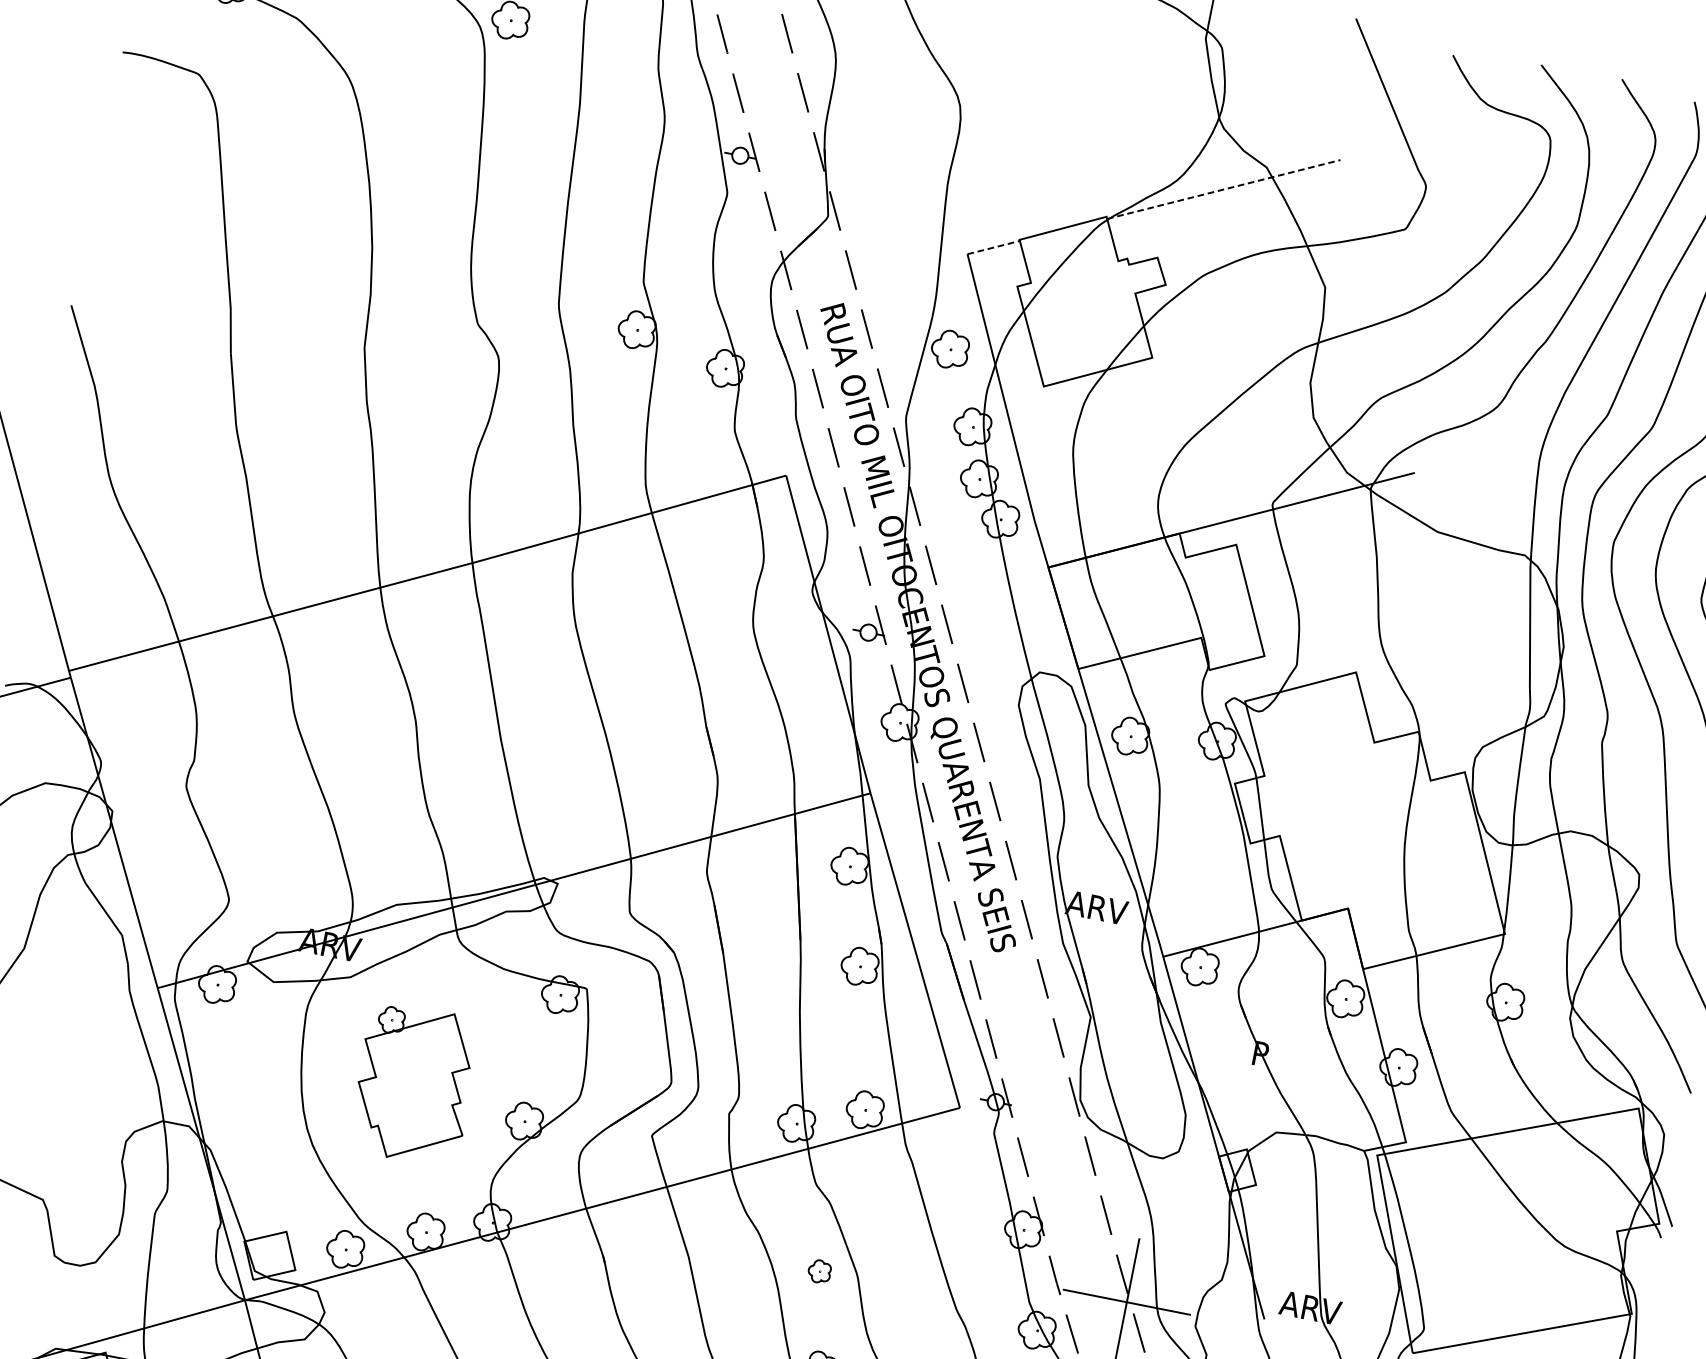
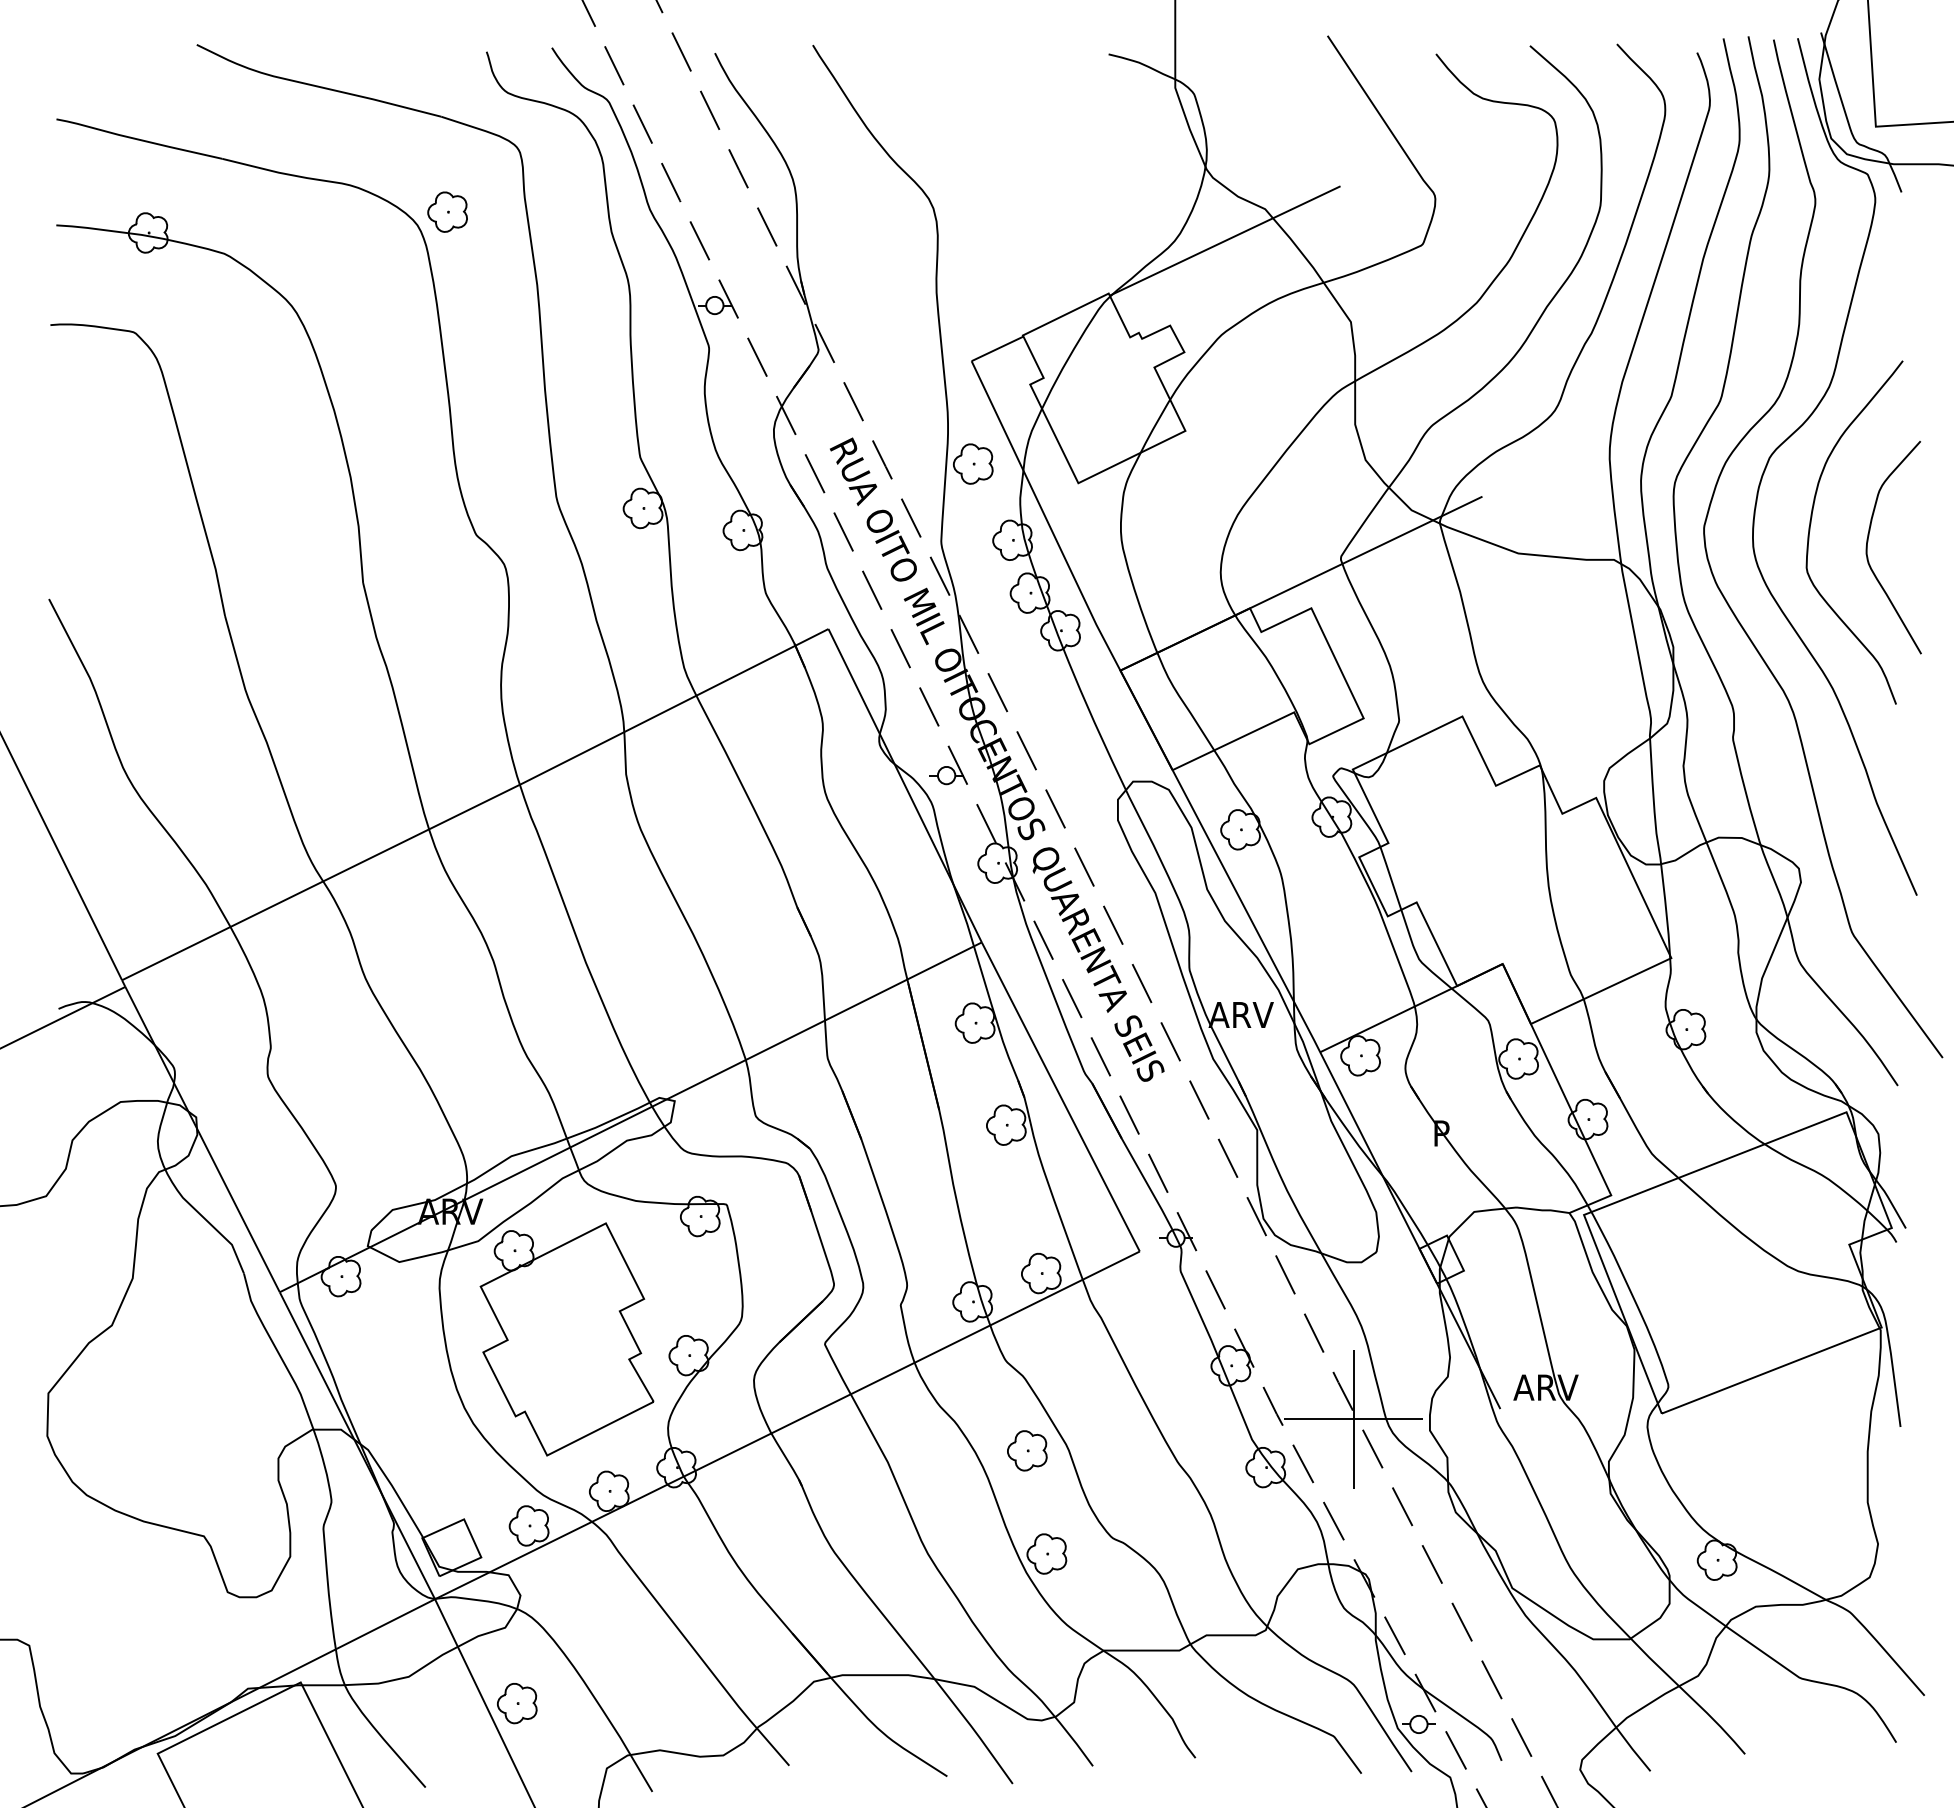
line: (1224, 189) -> (1225, 240), dashed -> solid
line: (993, 247) -> (997, 348), dashed -> solid
part: (414, 1084) -> (566, 1339), size x1.43
part: (819, 1271) -> (1027, 1450), size x1.67

